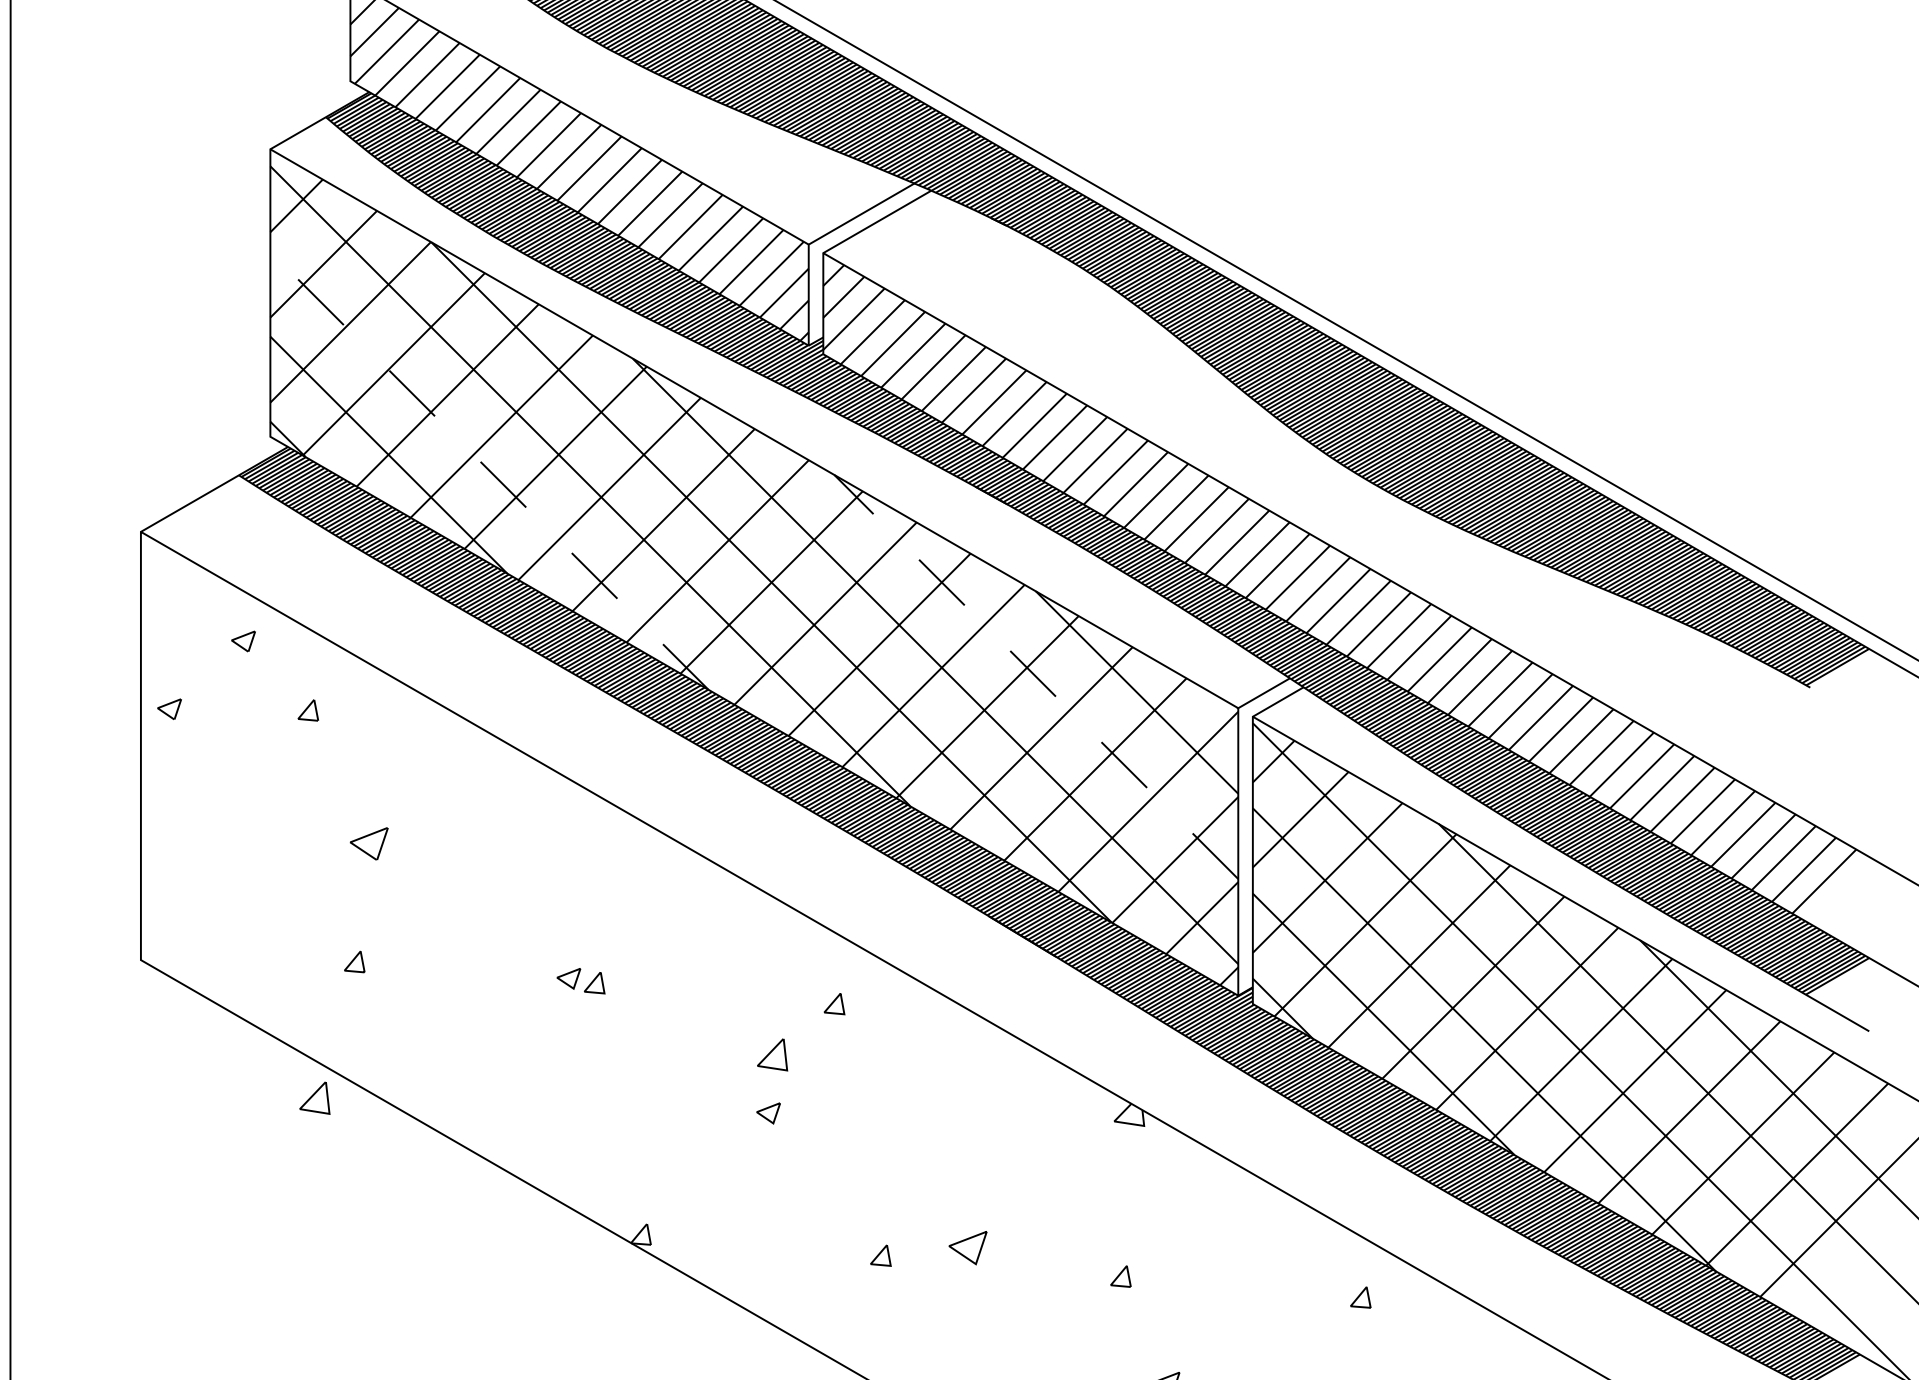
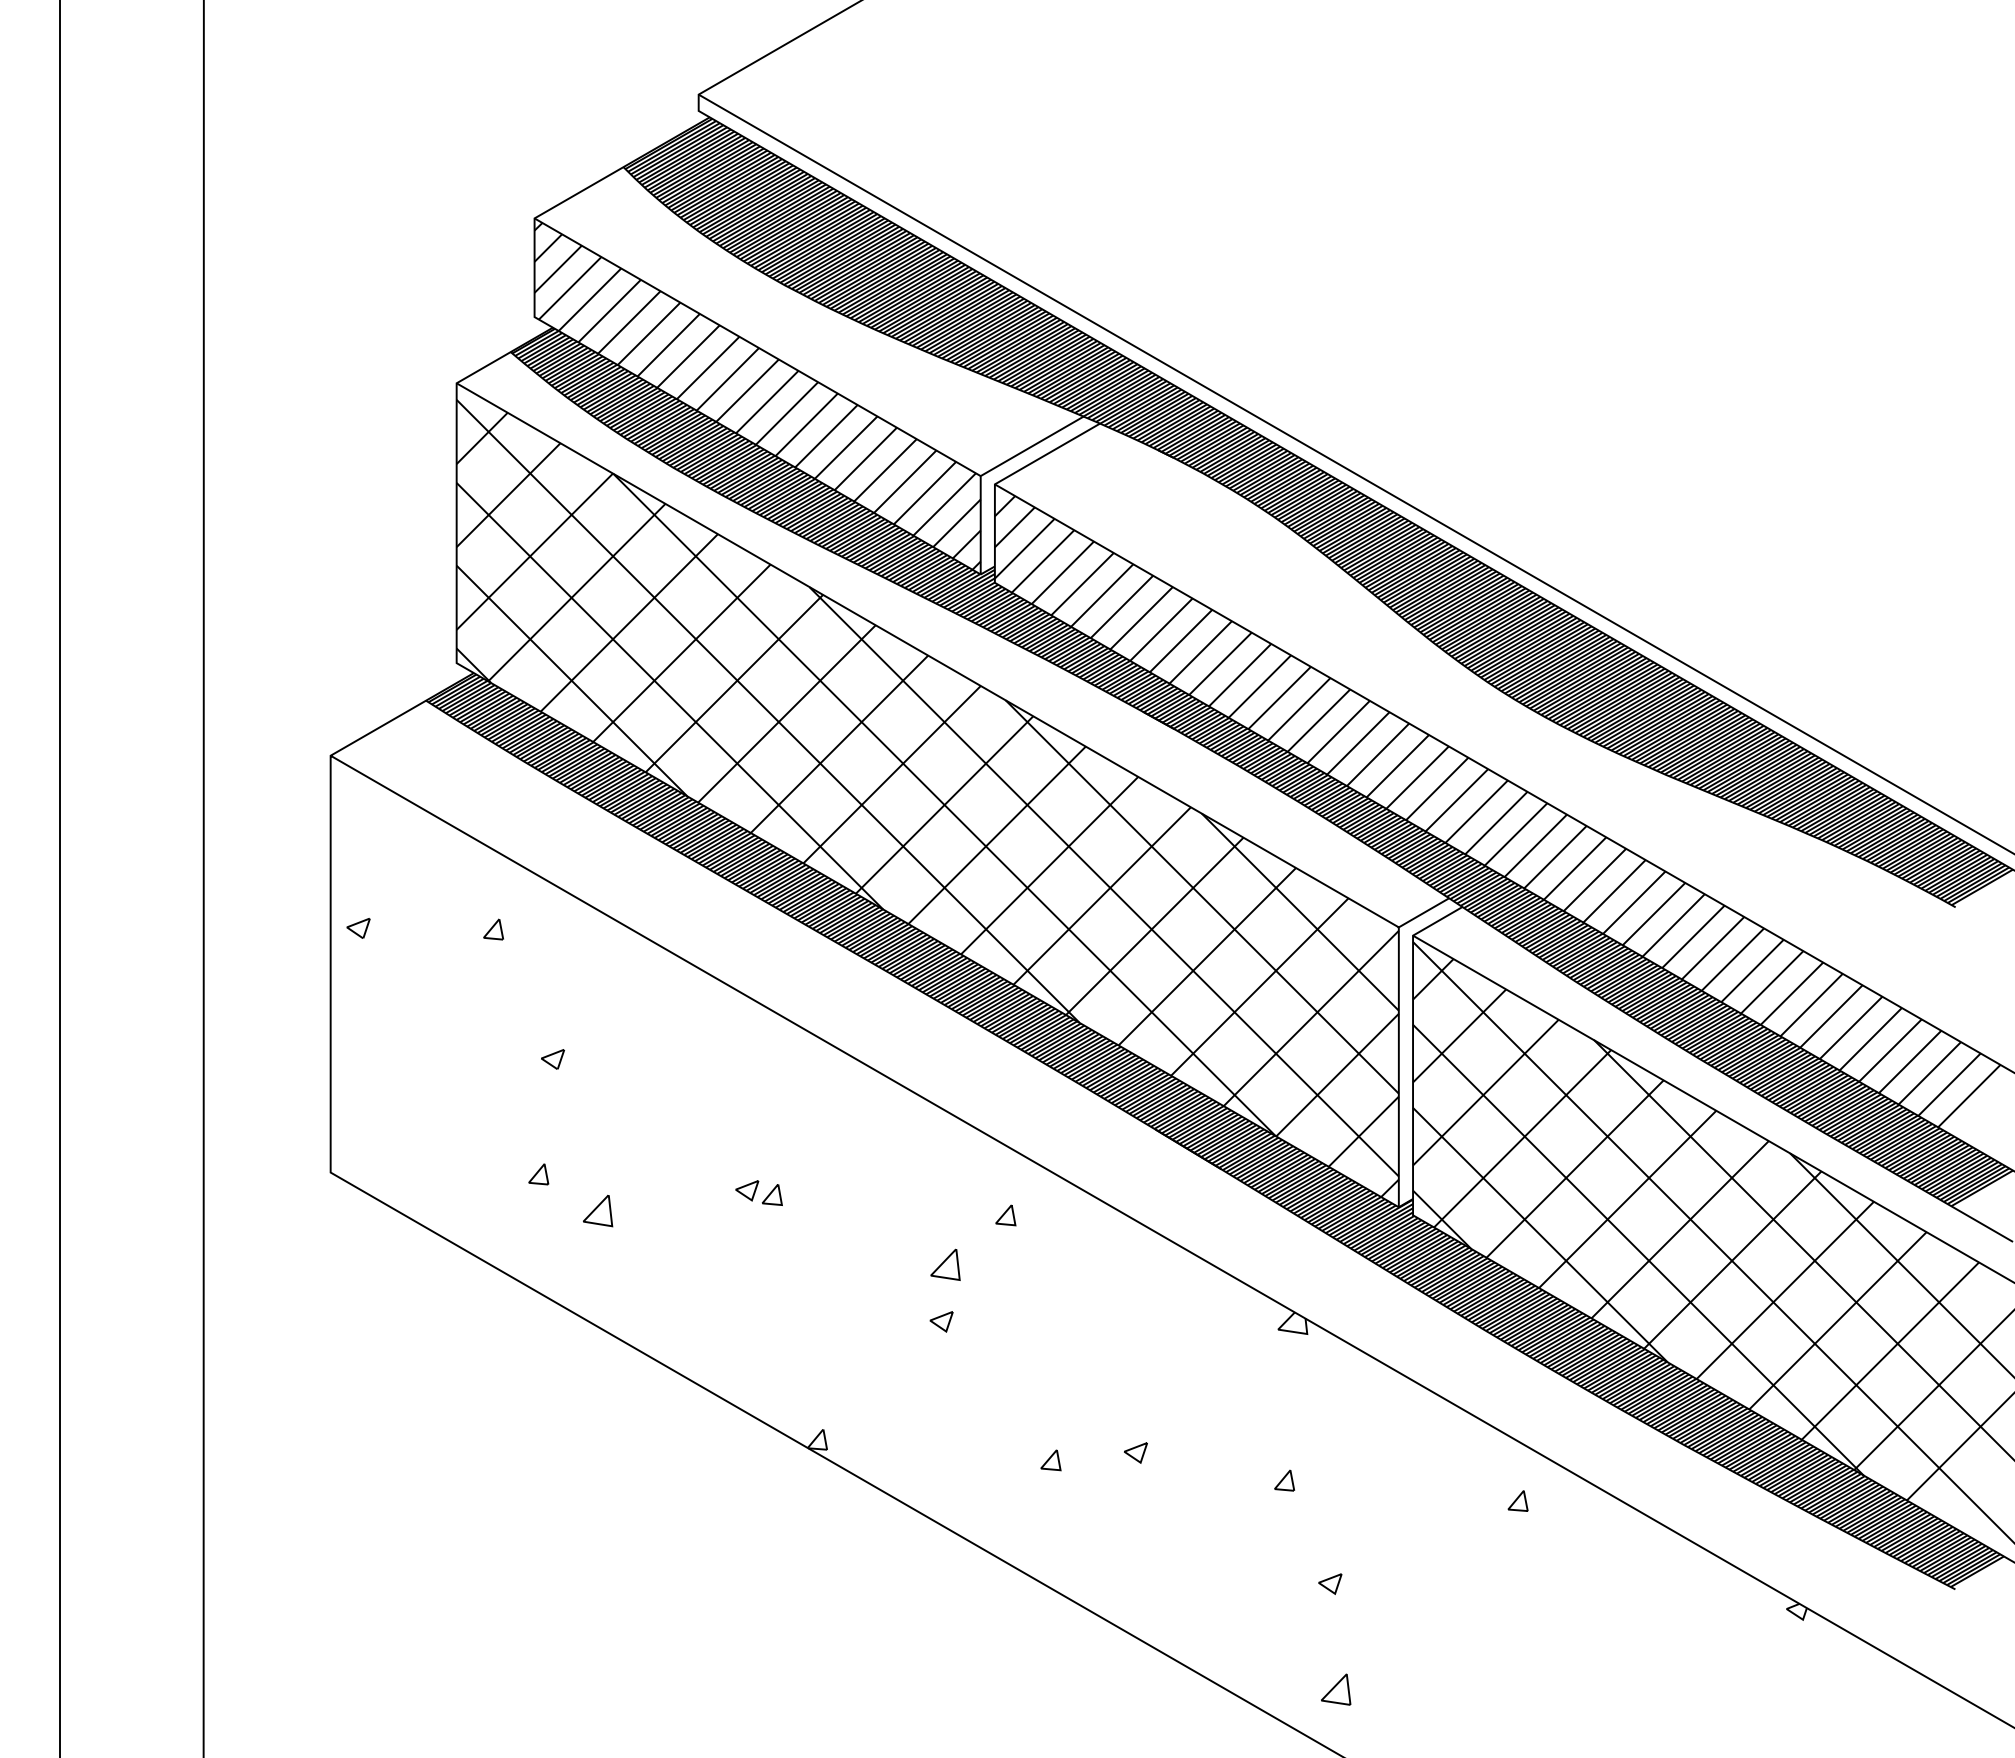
line: (489, 471) -> (669, 696), dashed -> solid
part: (243, 641) -> (430, 862), removed
line: (1035, 676) -> (1201, 896), dashed -> solid
part: (368, 843) -> (552, 1059), size x0.62
line: (314, 1095) -> (597, 1208), moved
part: (967, 1247) -> (1135, 1452), size x0.62

